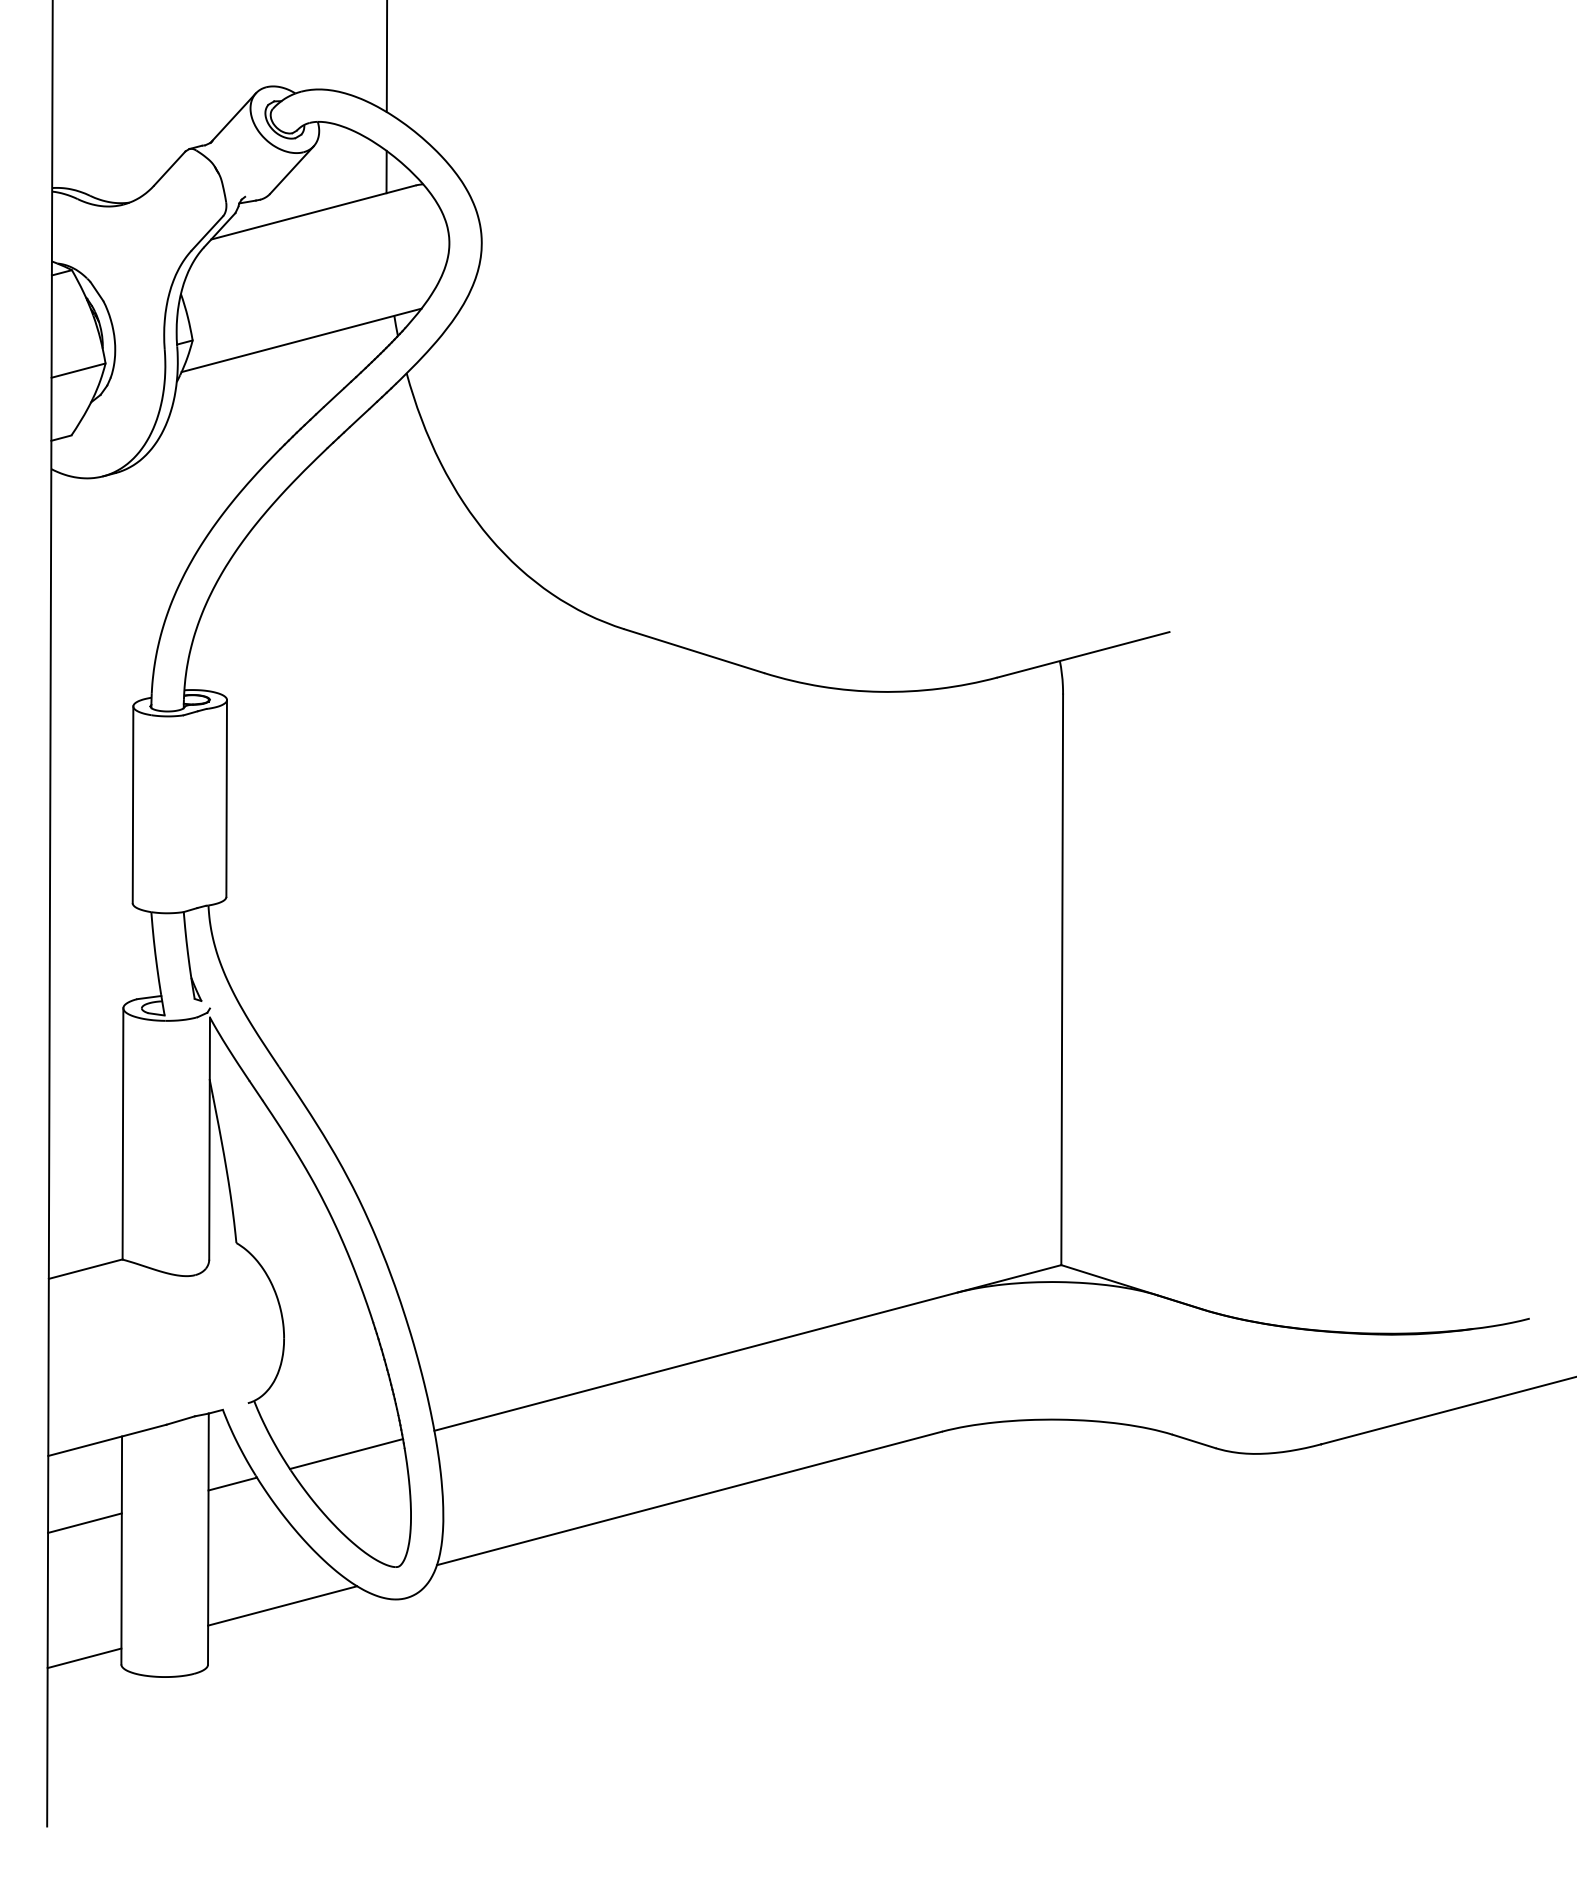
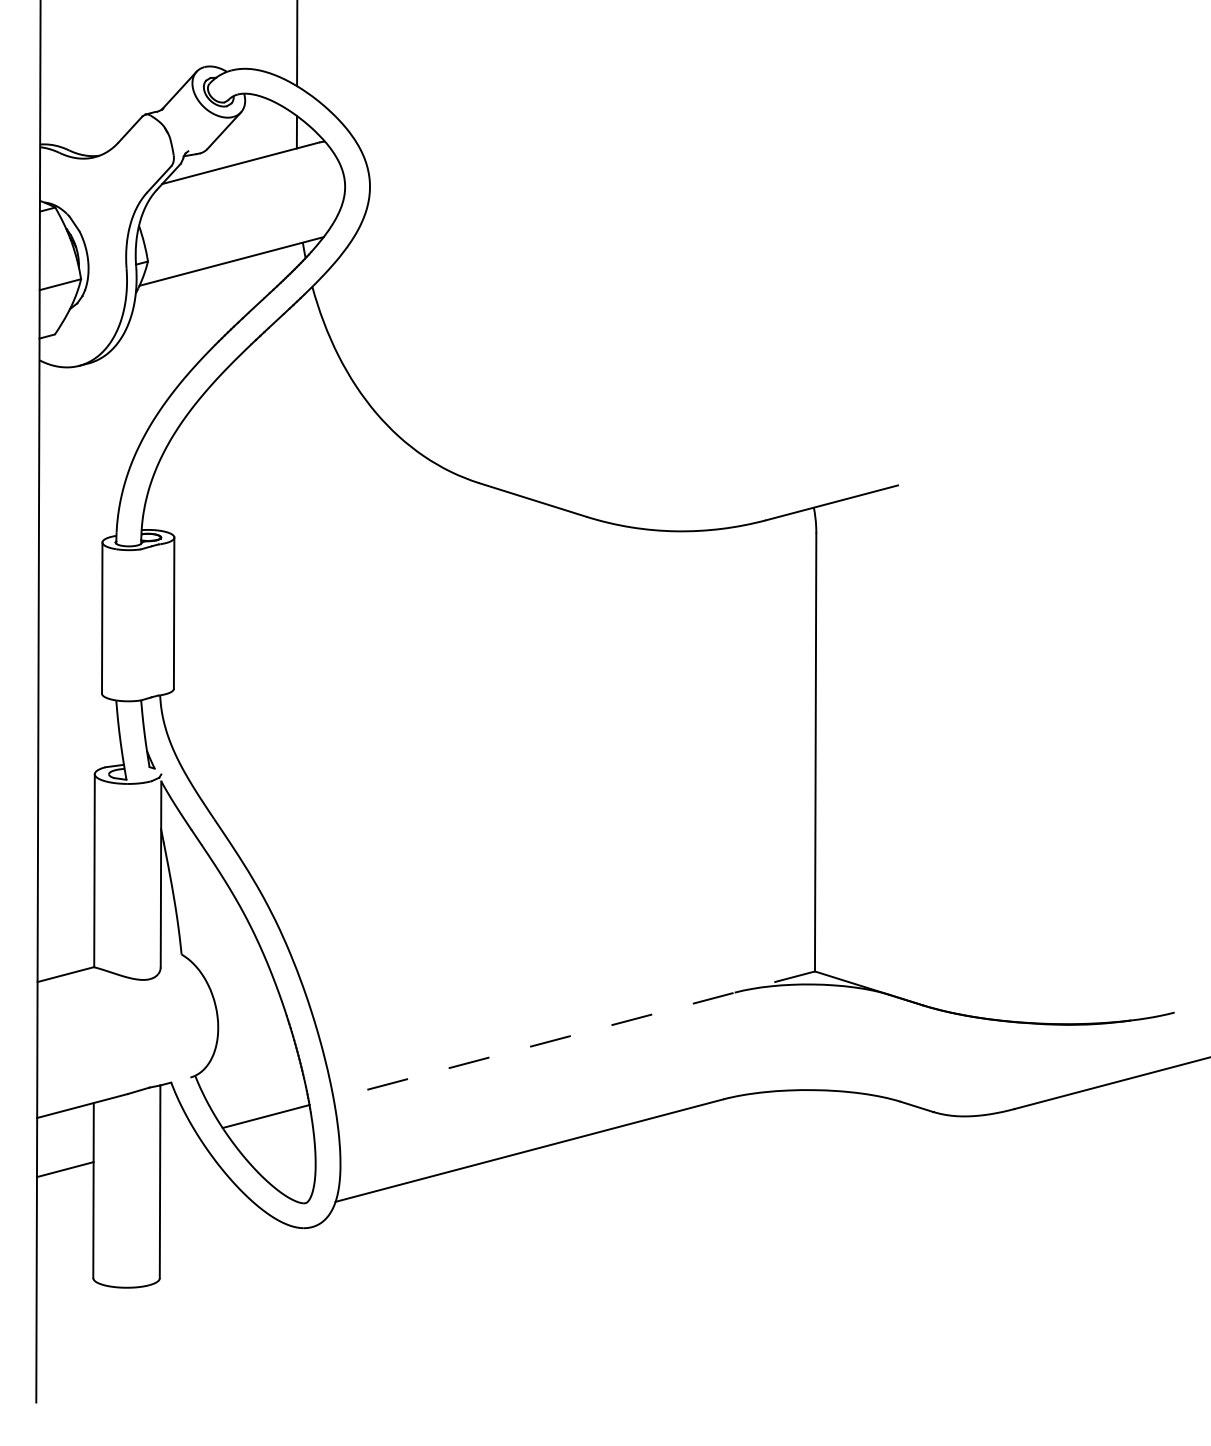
line: (747, 1348) -> (574, 1035), solid -> dashed
line: (232, 1483) -> (178, 1139), removed
line: (282, 1605) -> (216, 1232), removed
line: (84, 1658) -> (64, 1273), removed

